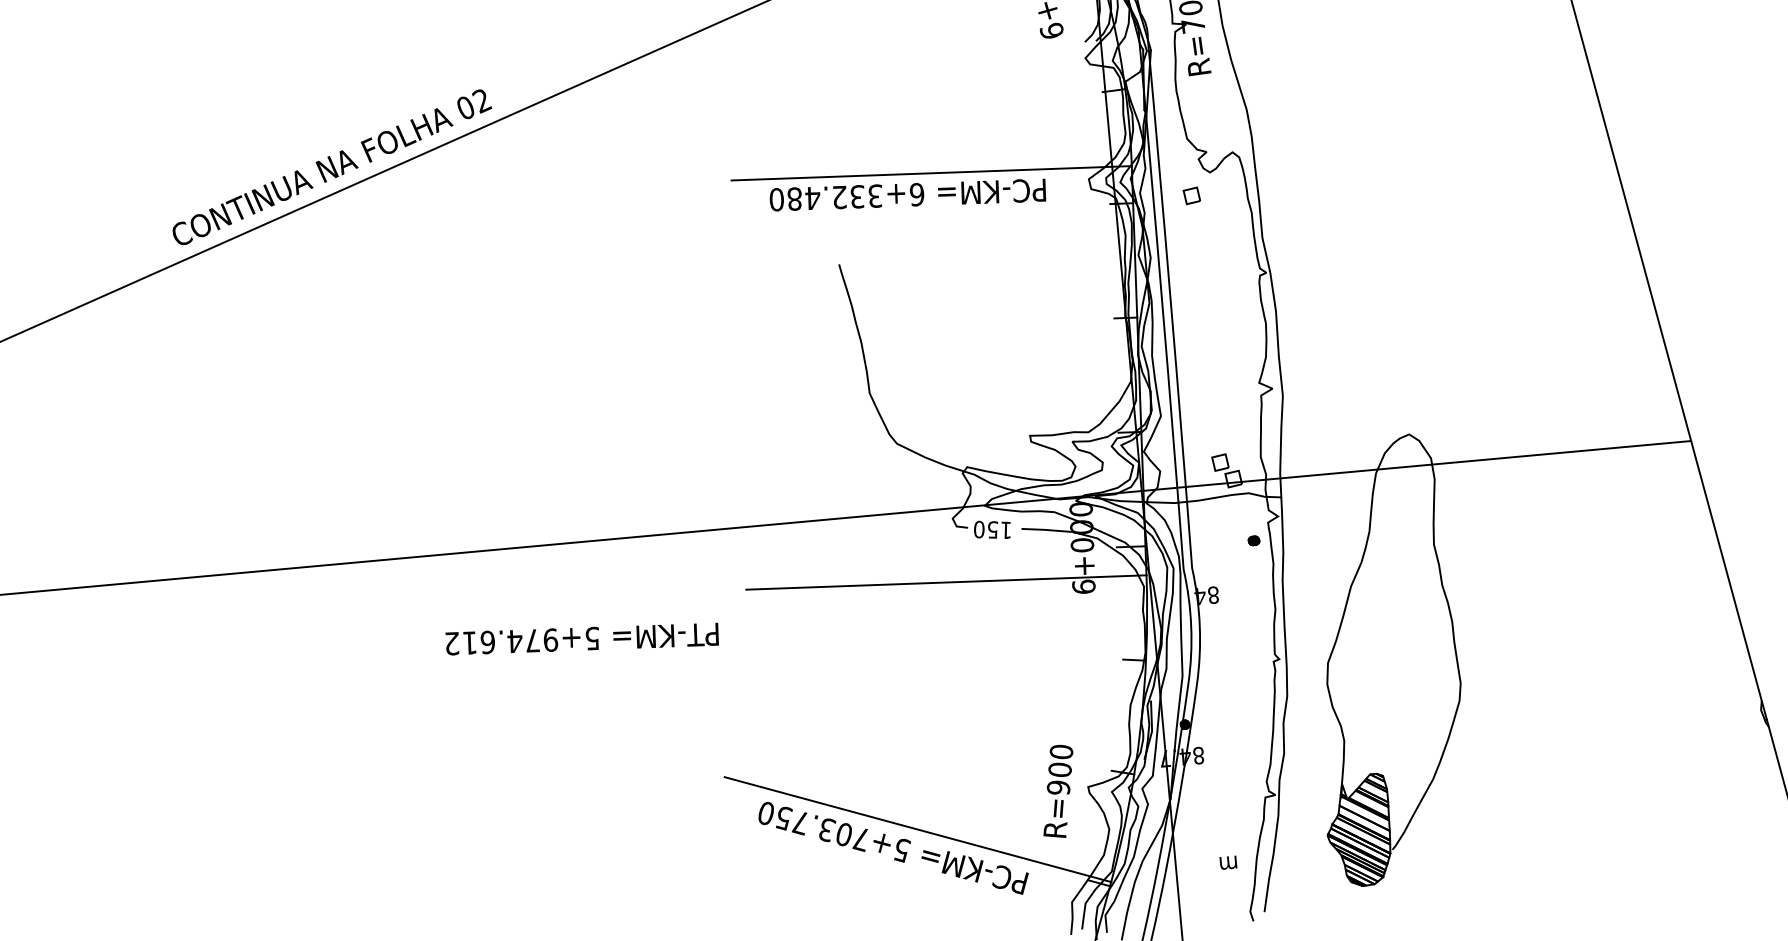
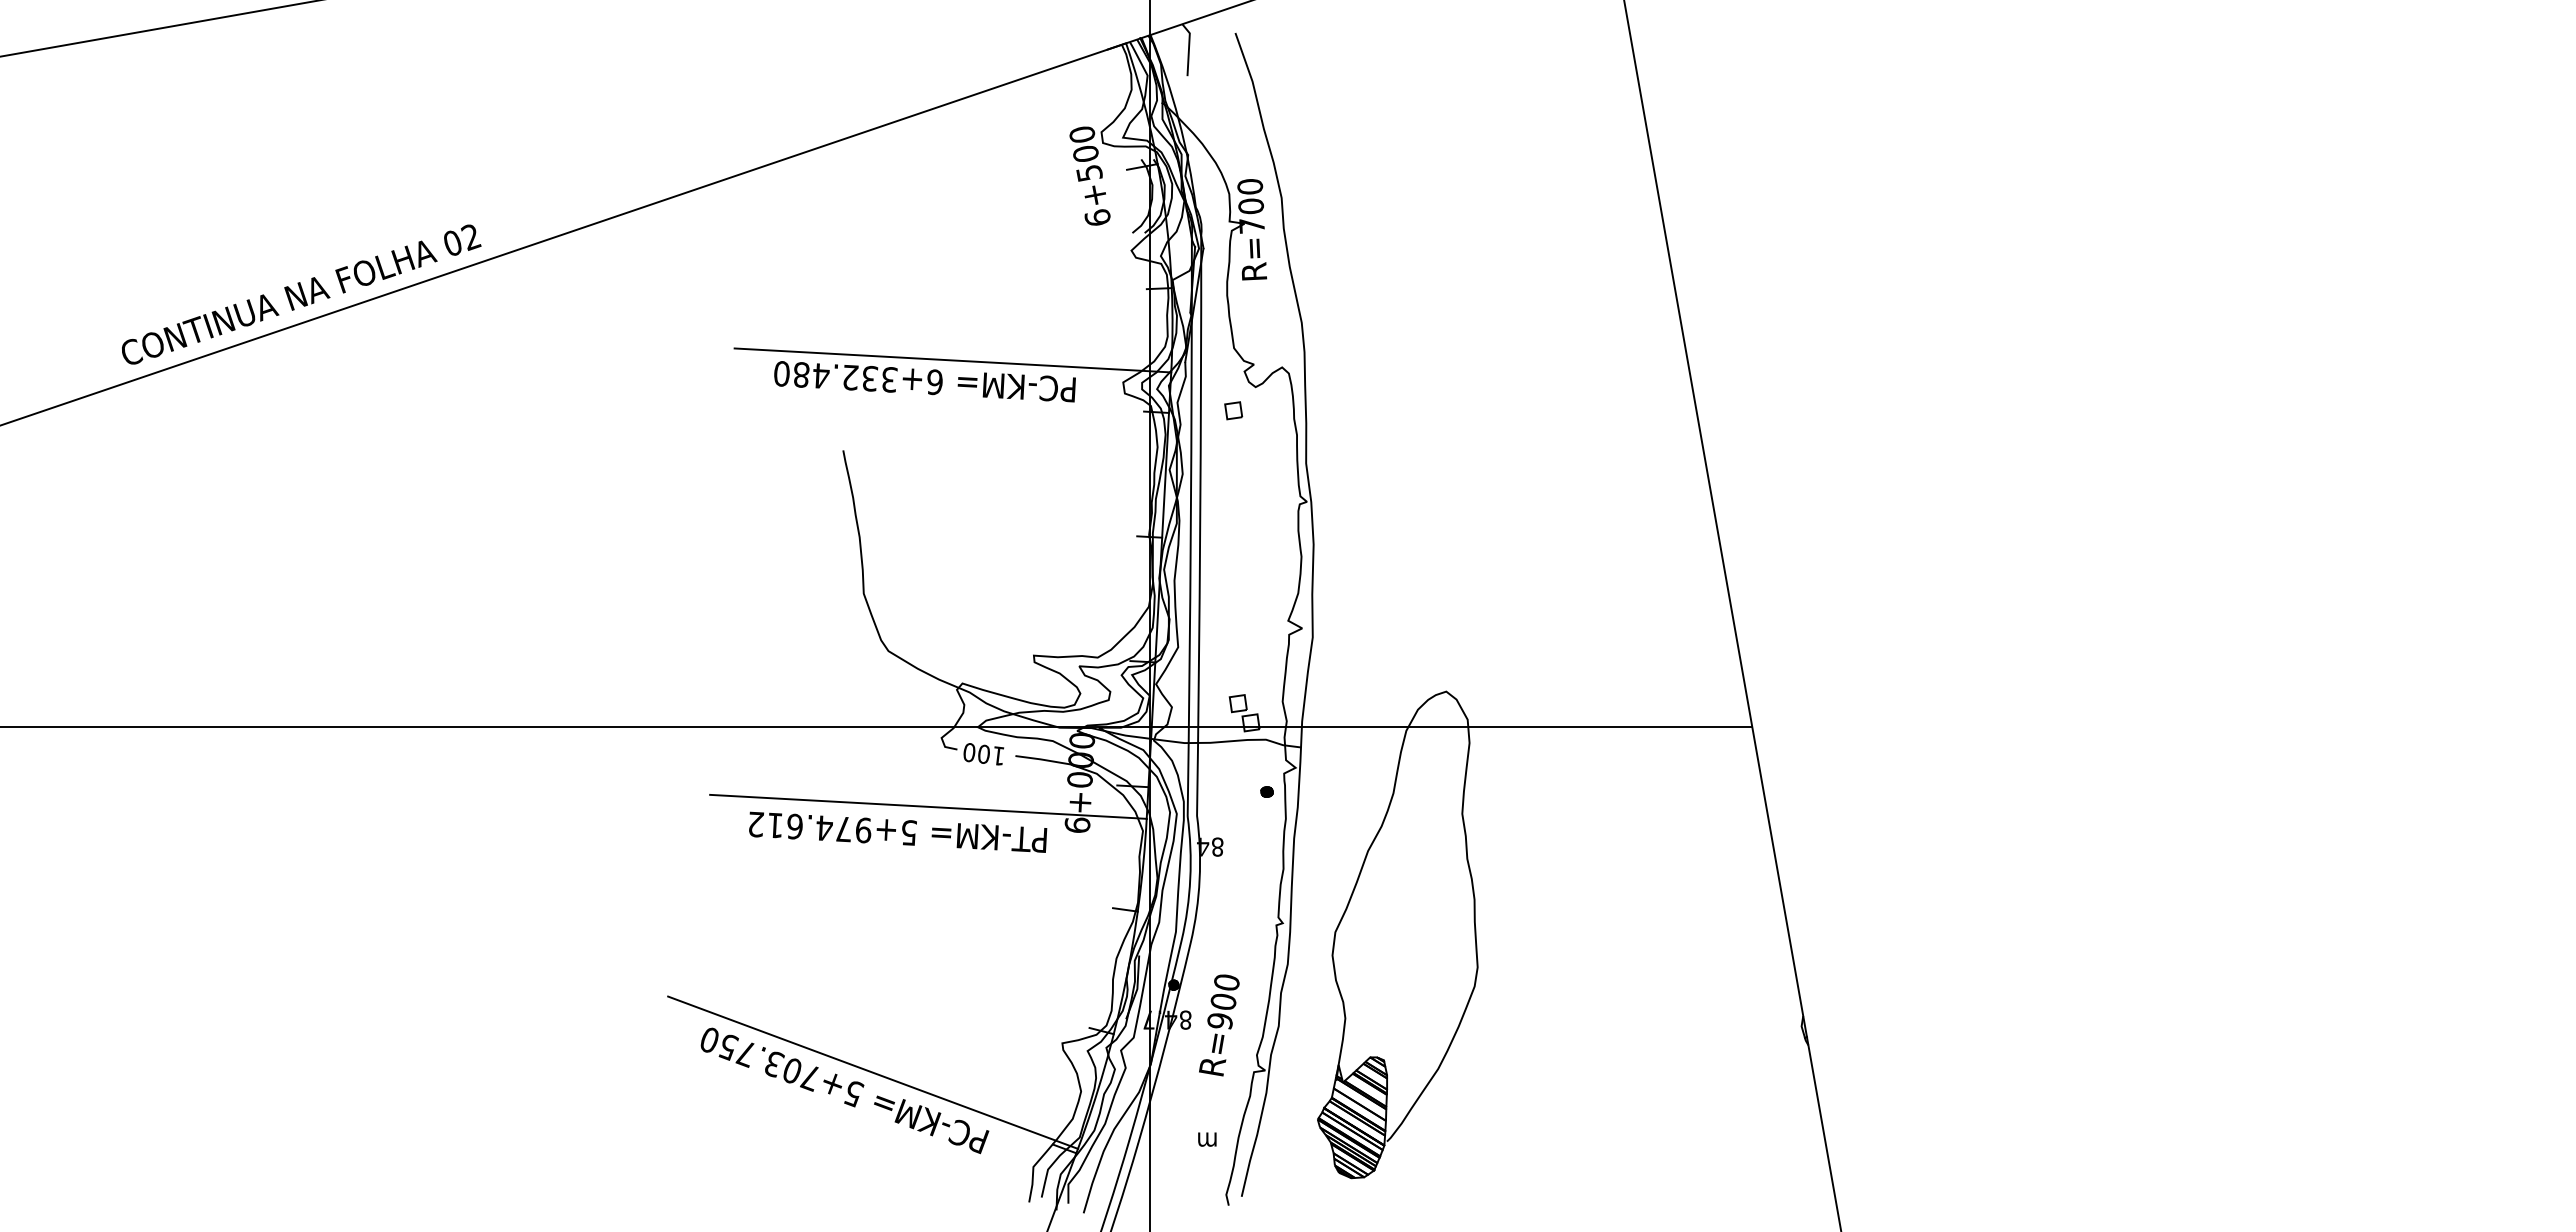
text: (993, 530) -> (984, 754), 150 -> 100
text: (582, 638) -> (898, 831), moved
text: (1058, 791) -> (1219, 1025), moved

